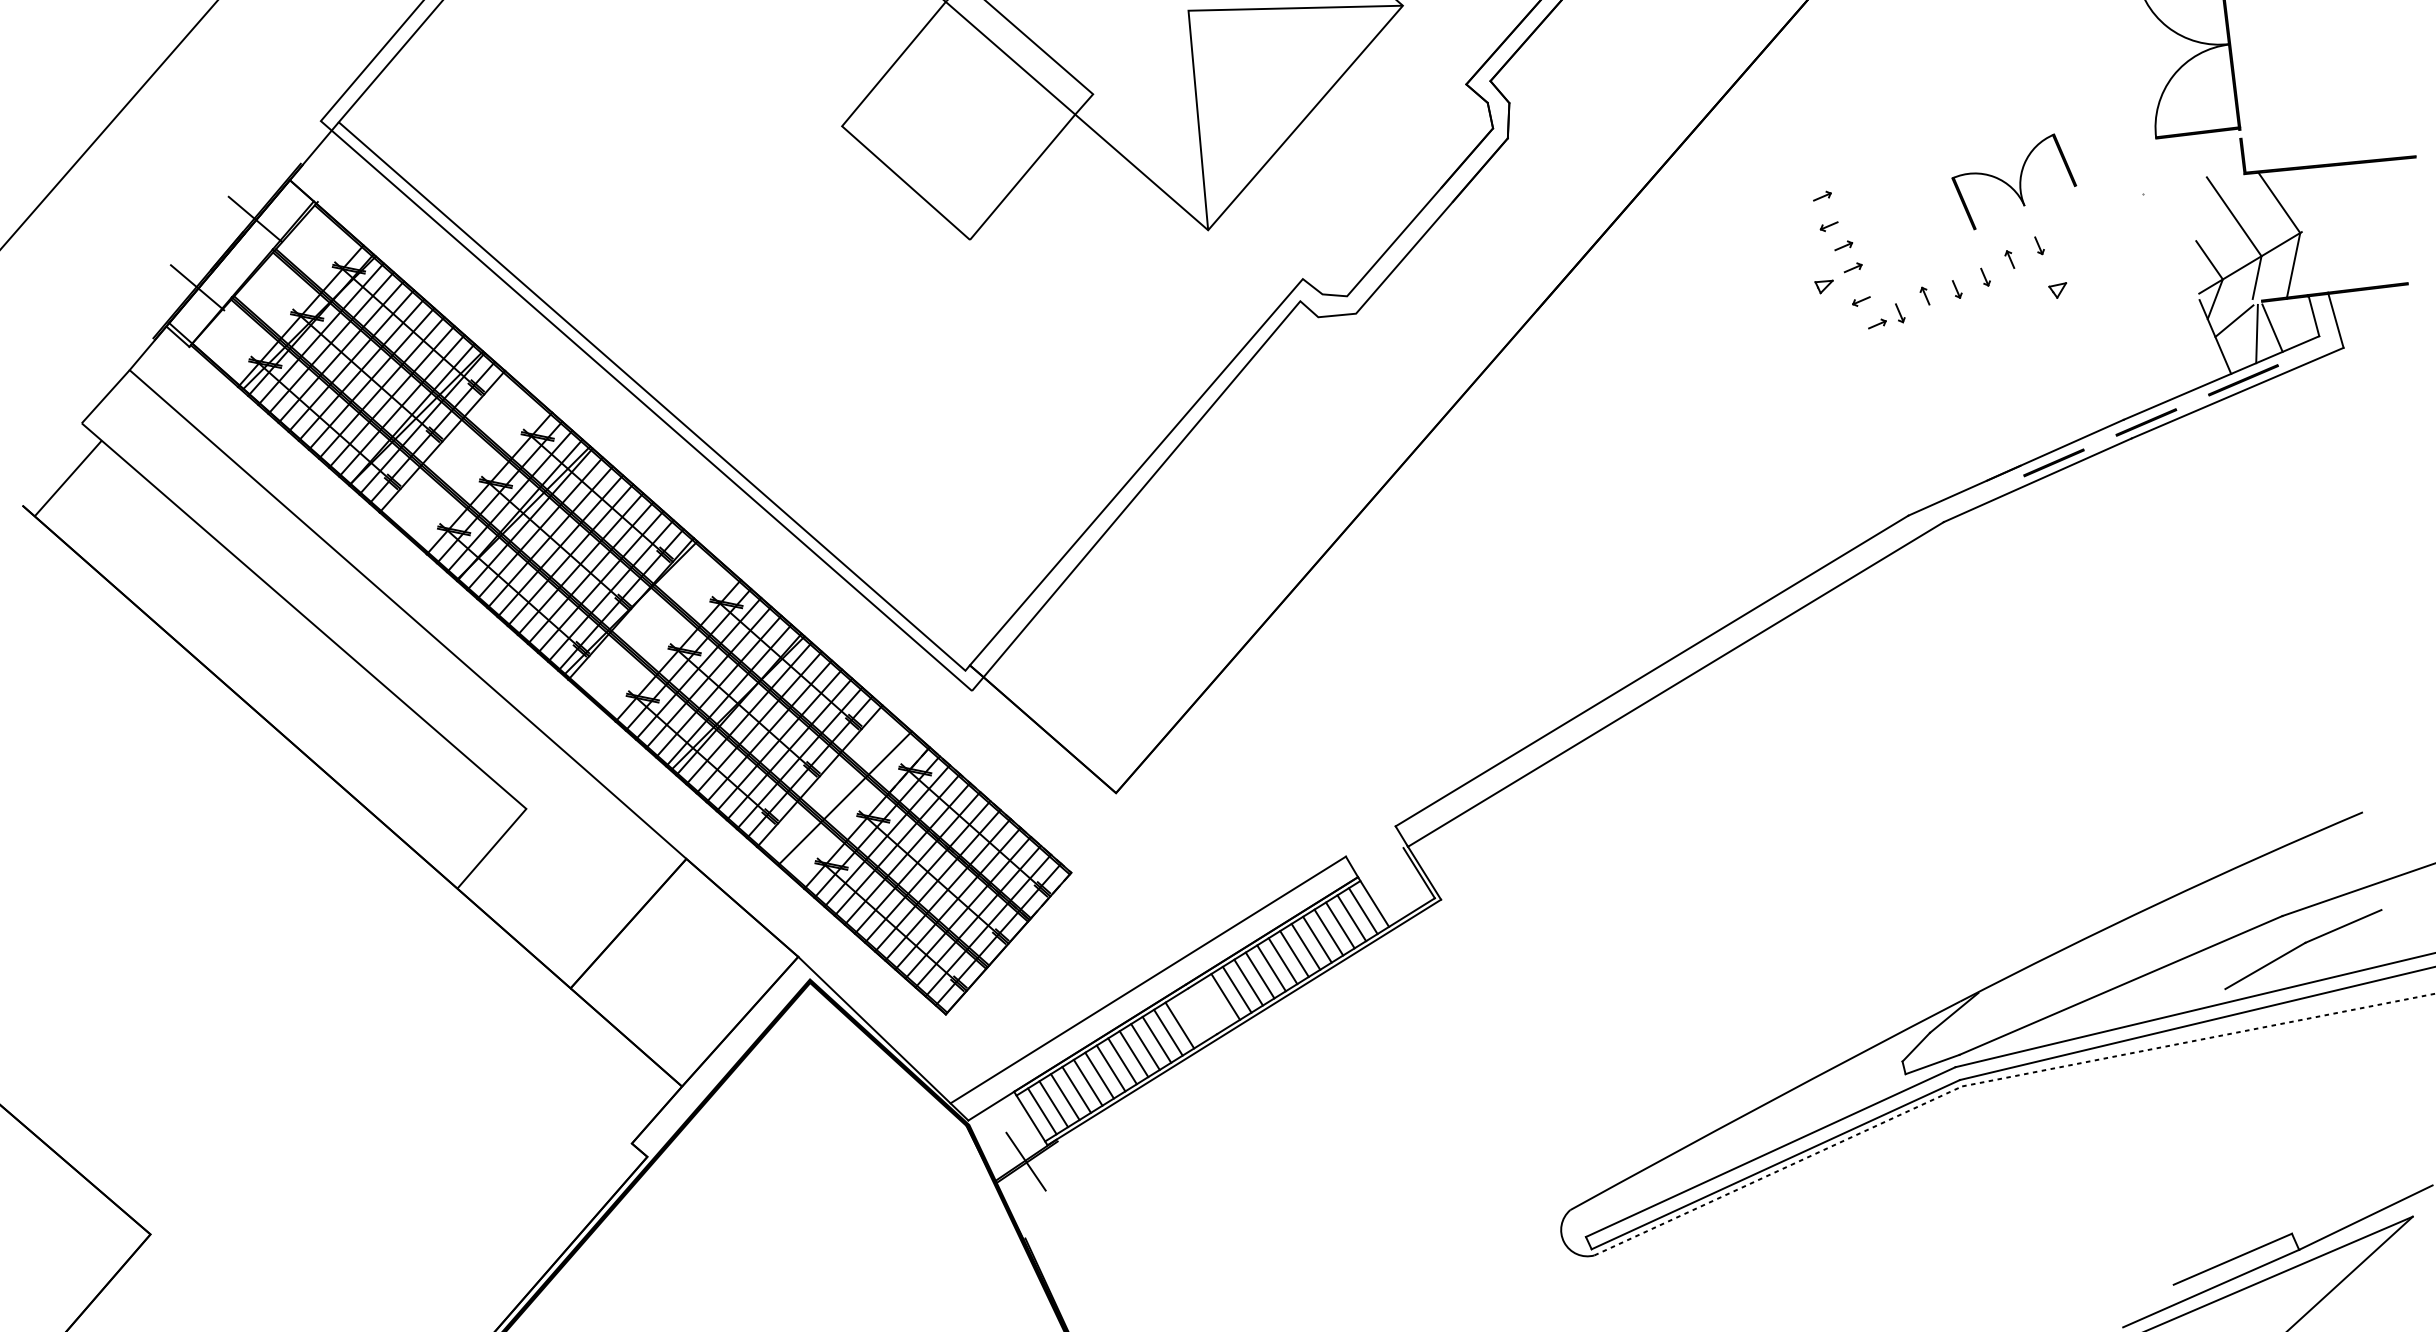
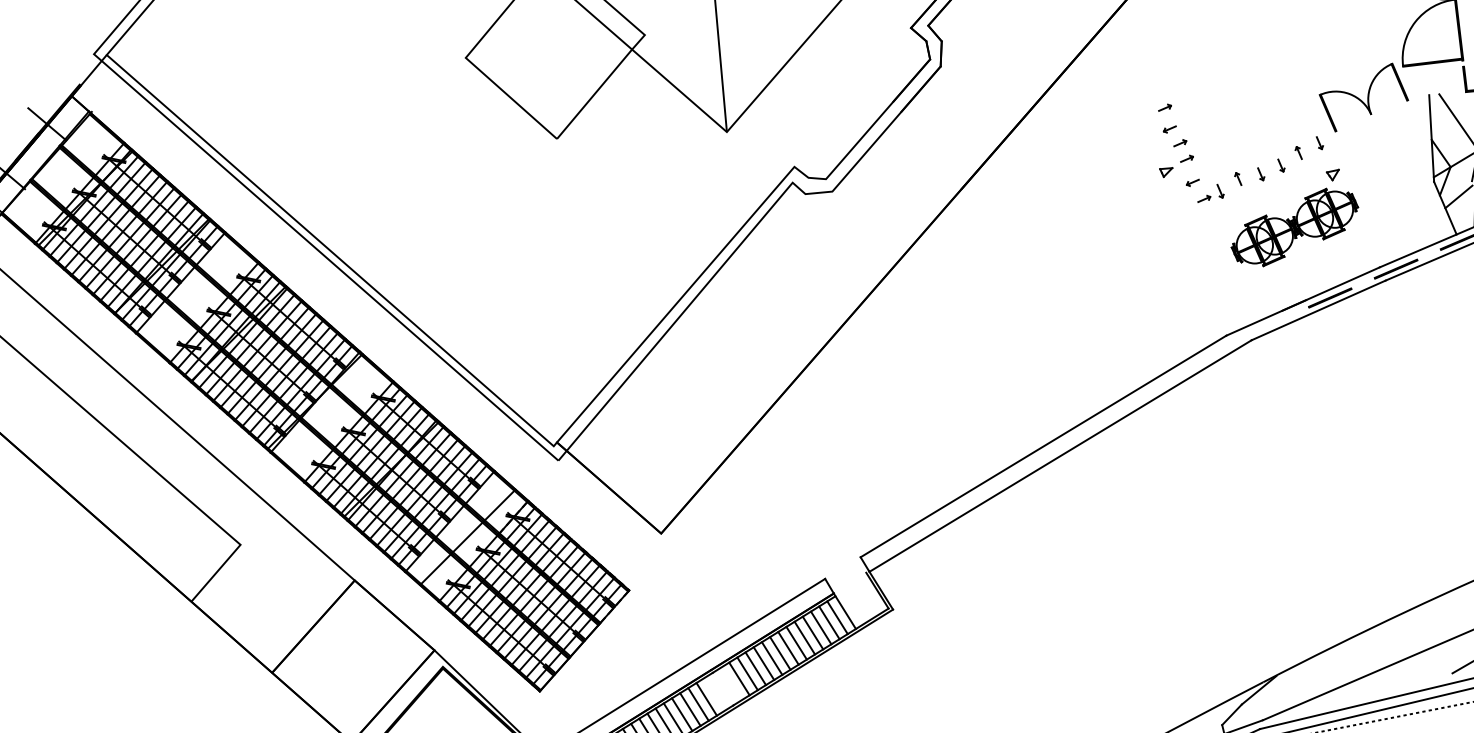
part: (2014, 181) -> (1364, 97), moved
line: (2195, 239) -> (1431, 138), added
part: (2004, 363) -> (1294, 227), added

